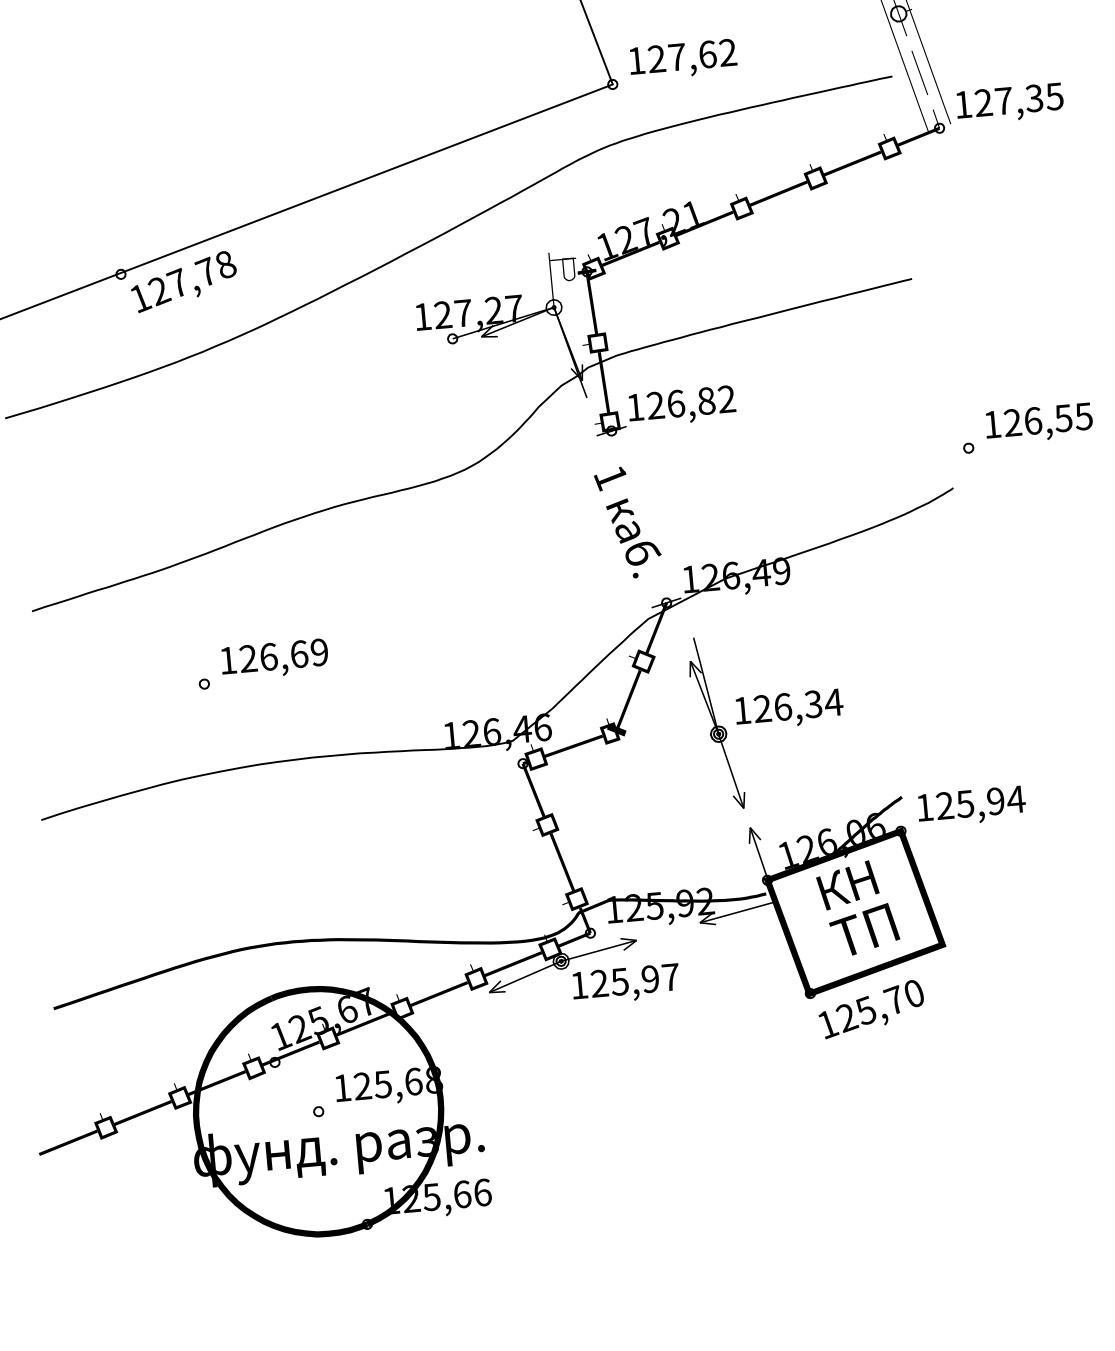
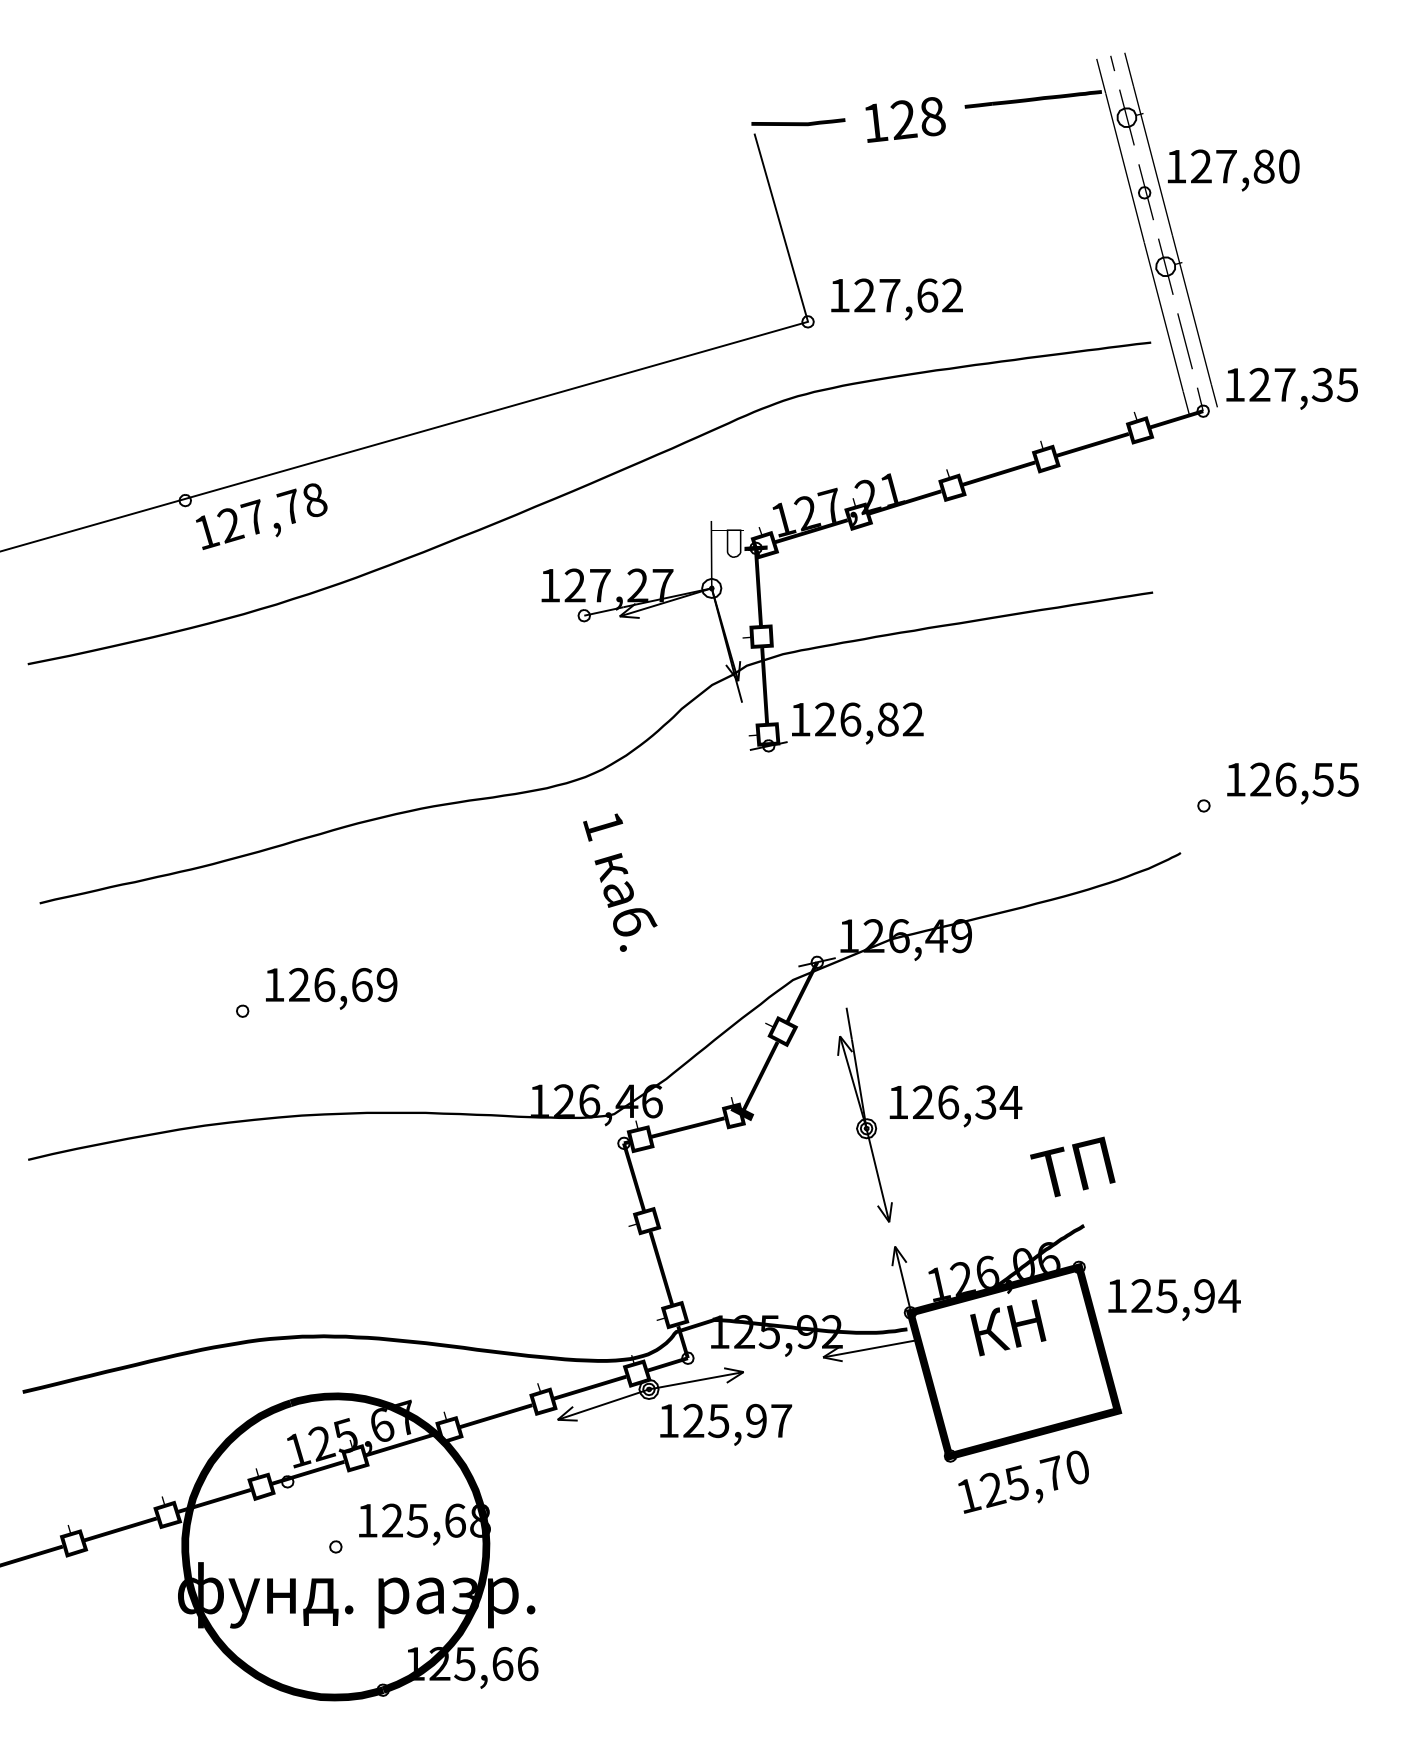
text: (628, 522) -> (620, 882), moved
text: (971, 806) -> (1174, 1299), moved
text: (864, 929) -> (1072, 1166), moved

